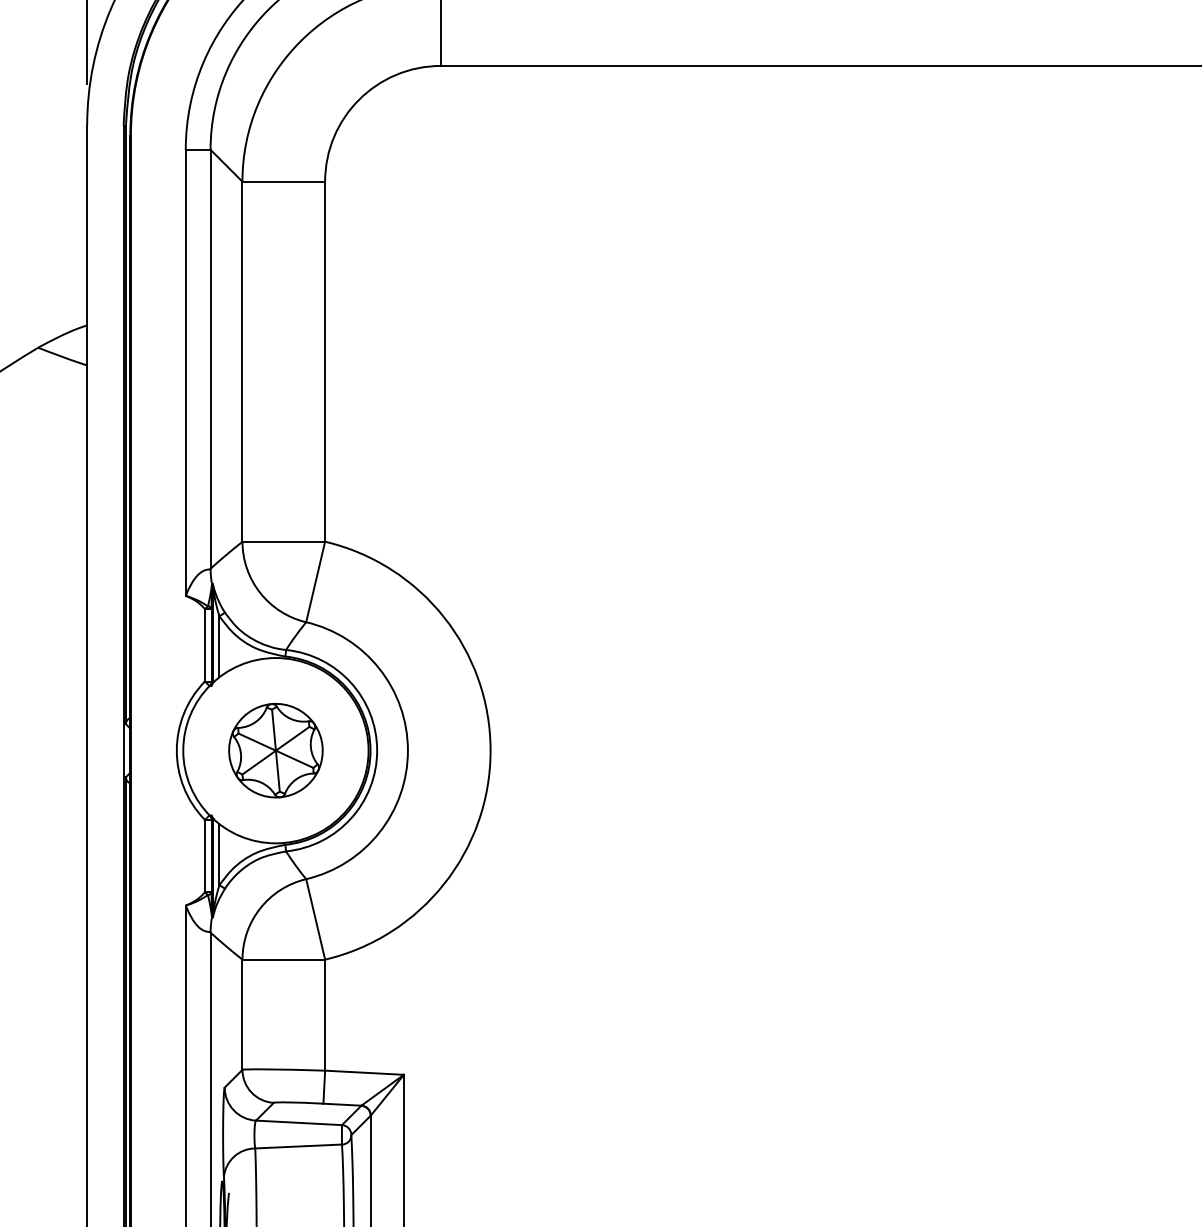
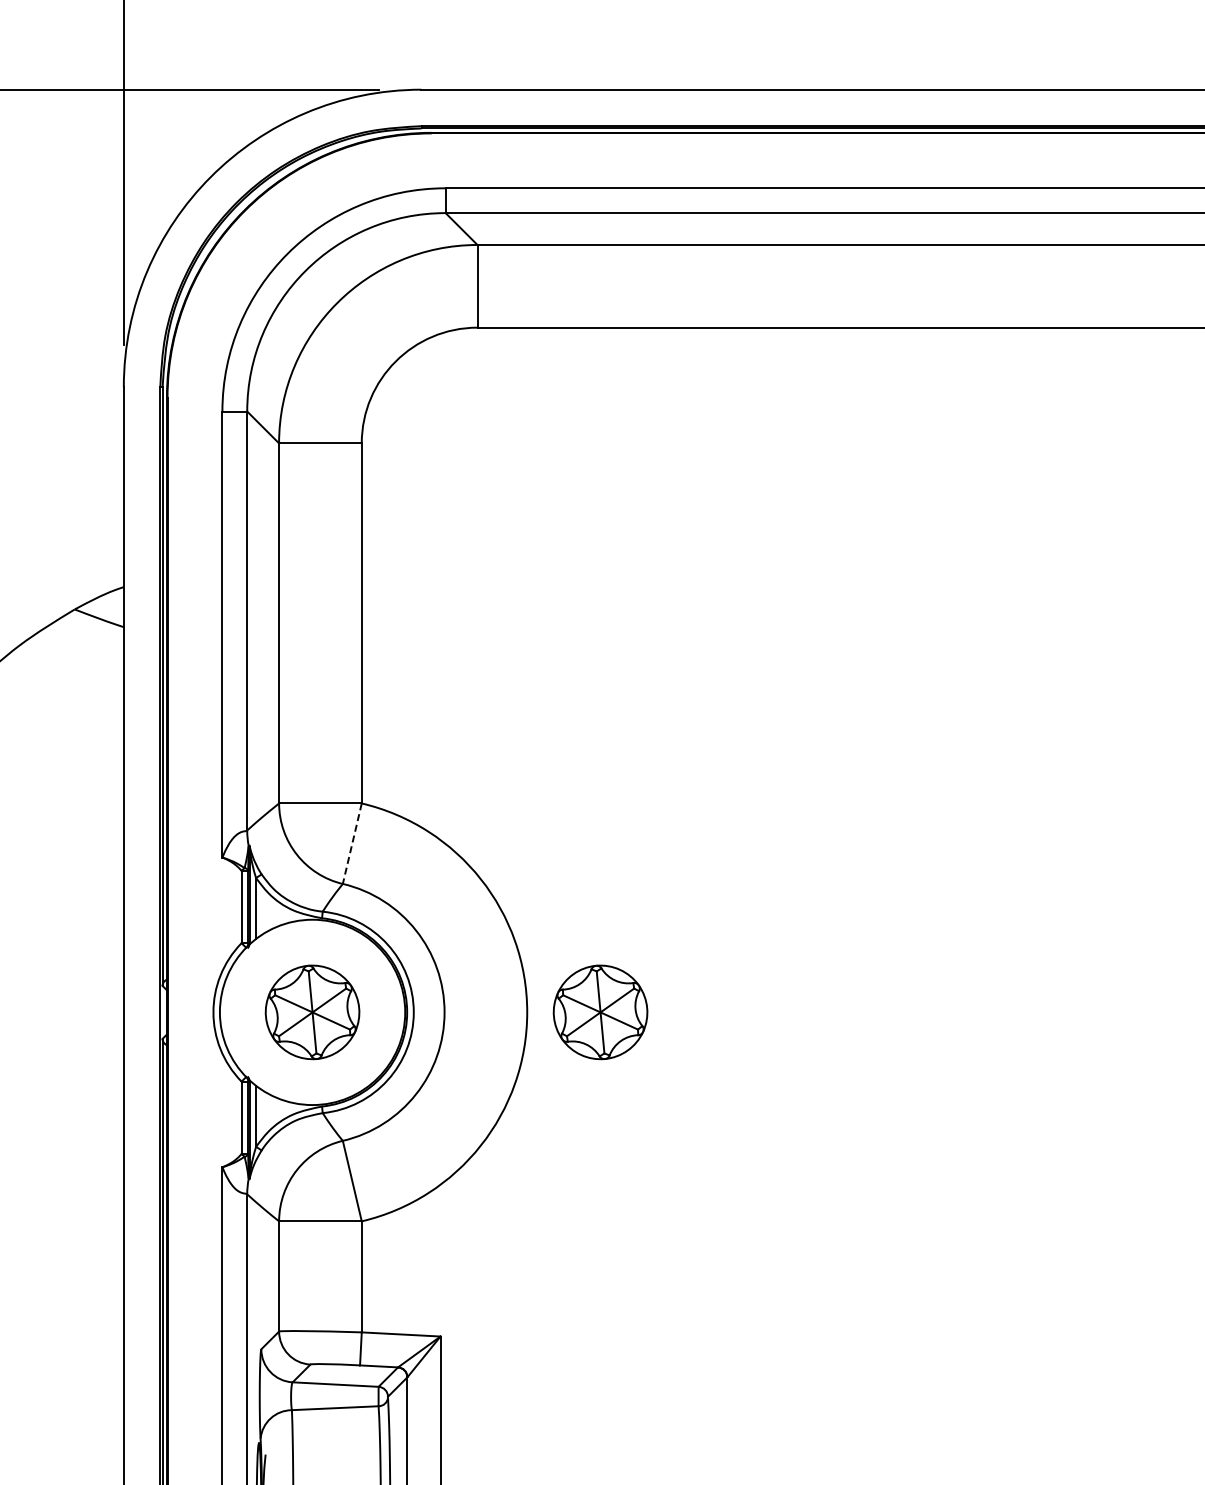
line: (315, 582) -> (352, 844), solid -> dashed
part: (563, 750) -> (600, 1012), added

